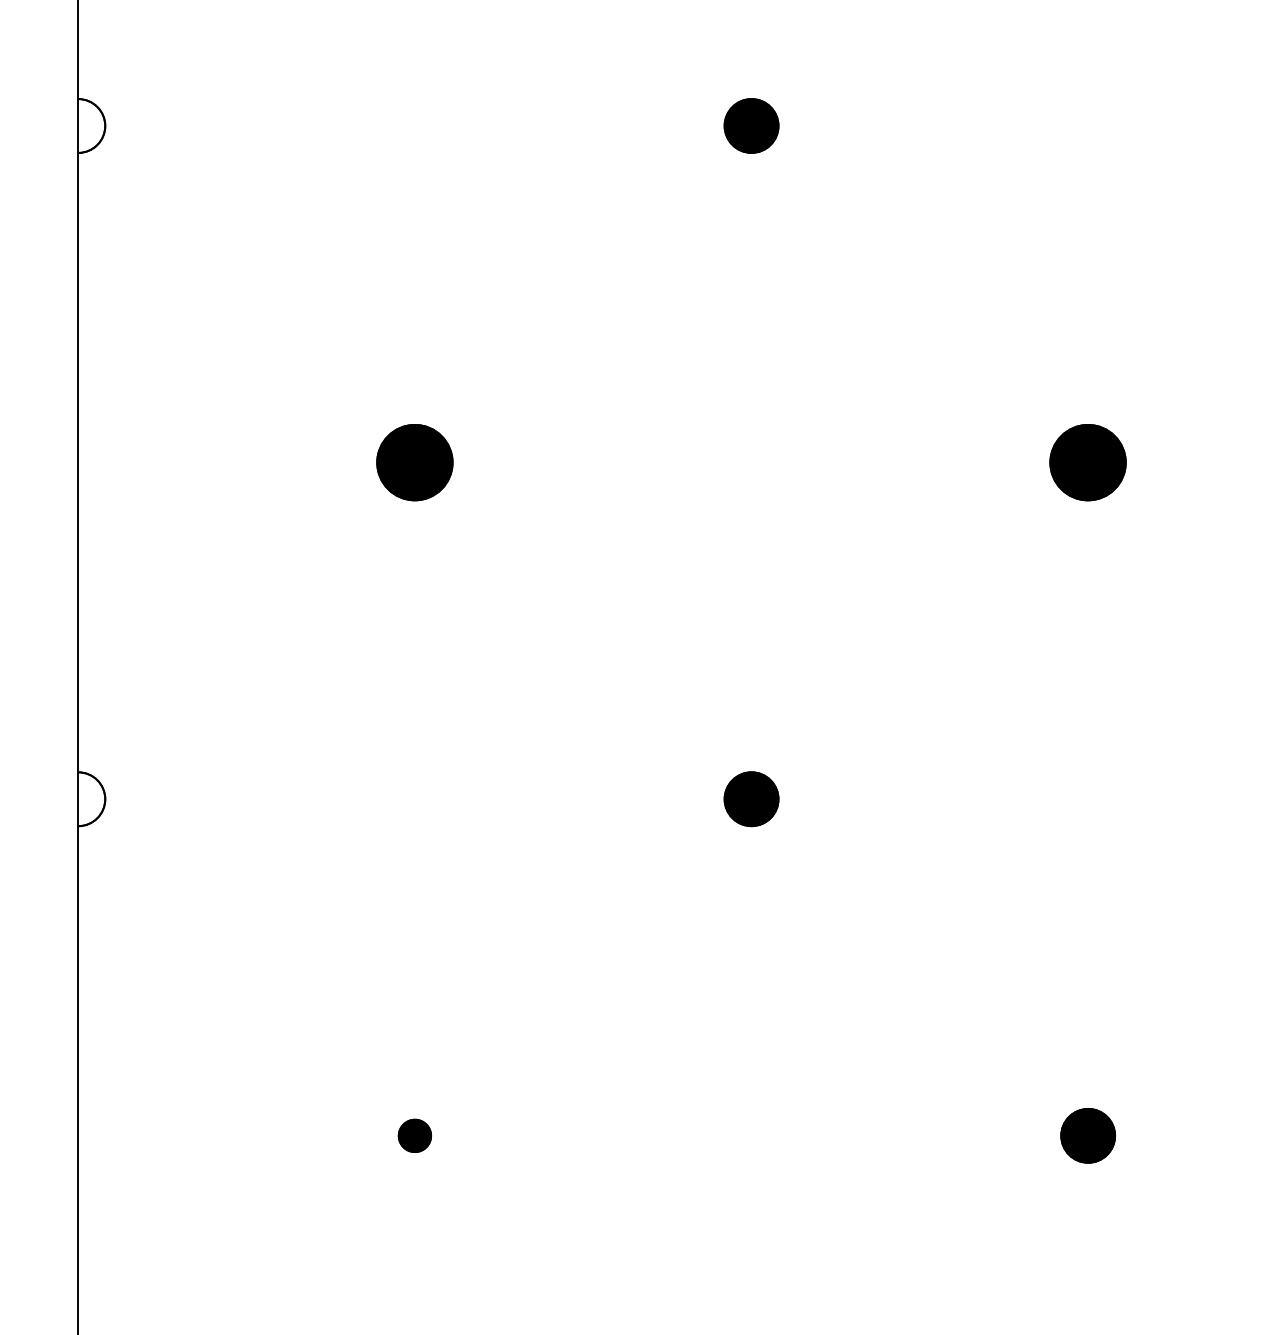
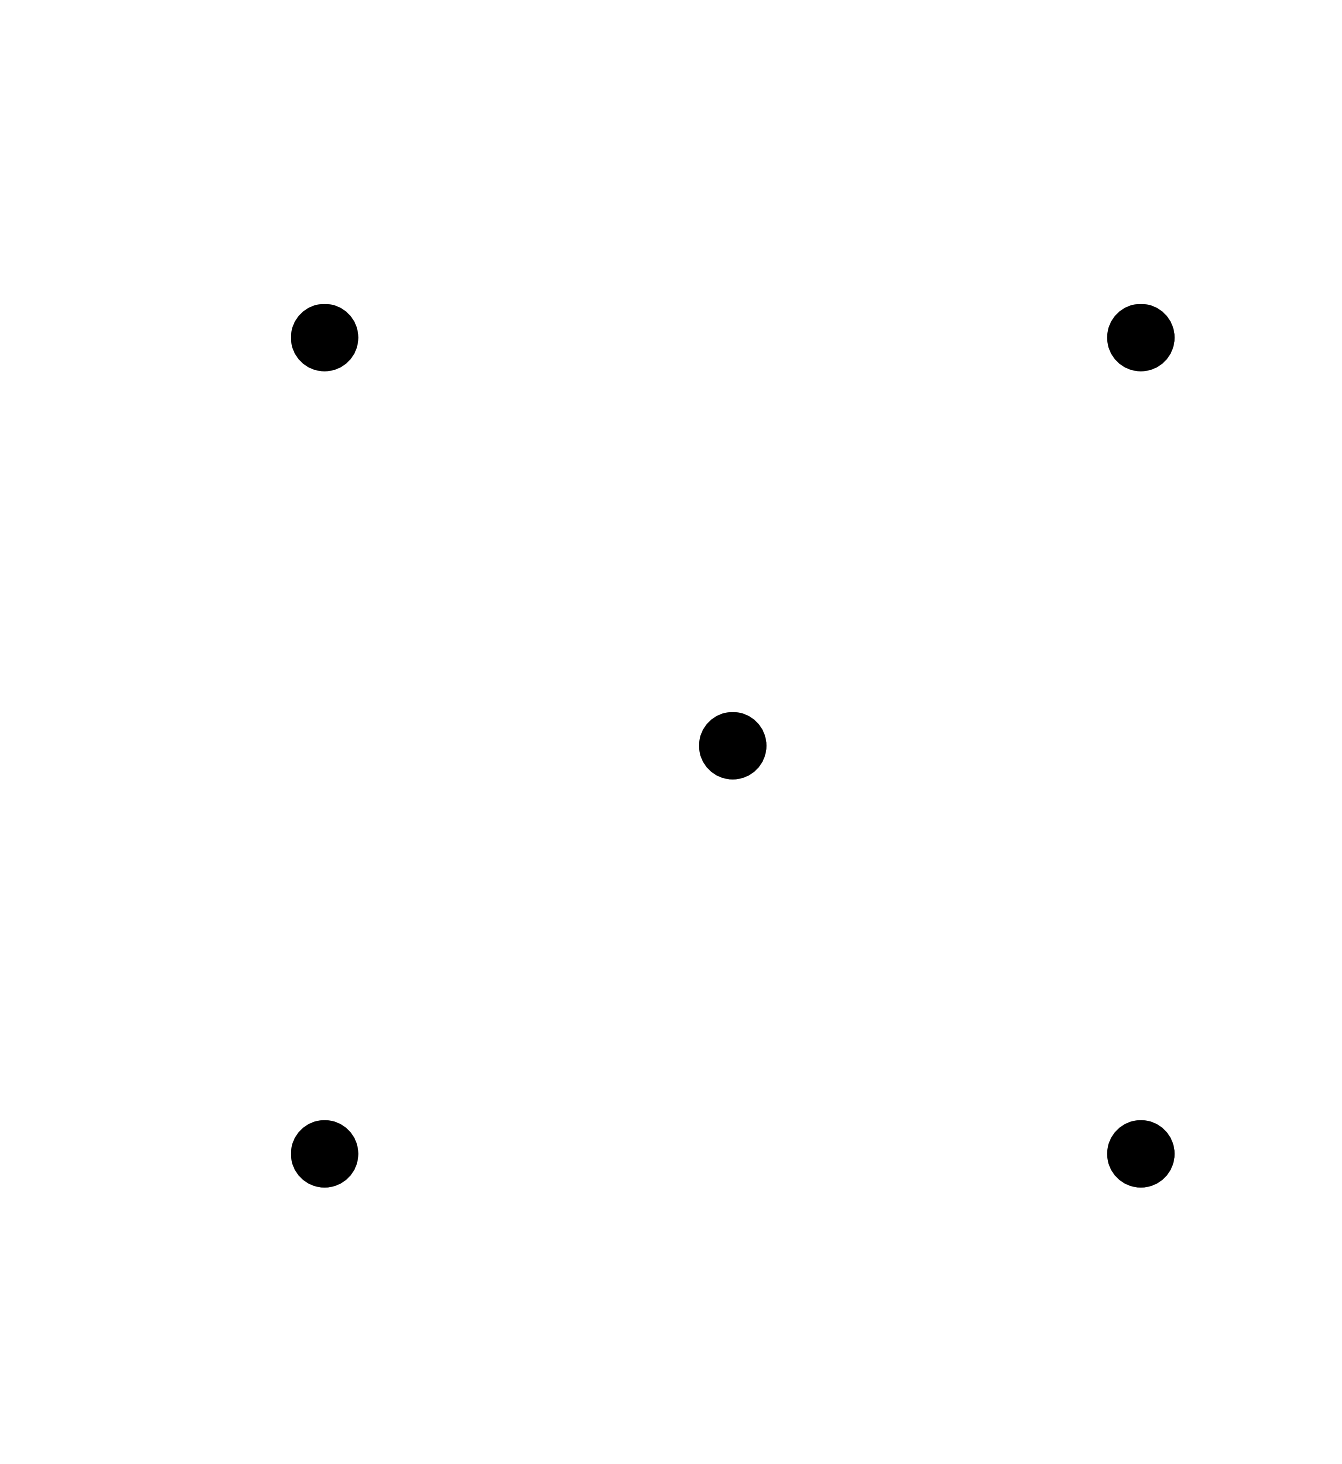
part: (414, 462) -> (324, 337), size x0.71
part: (1088, 462) -> (1141, 337), size x0.71
part: (414, 1135) -> (324, 1153), size x1.67

